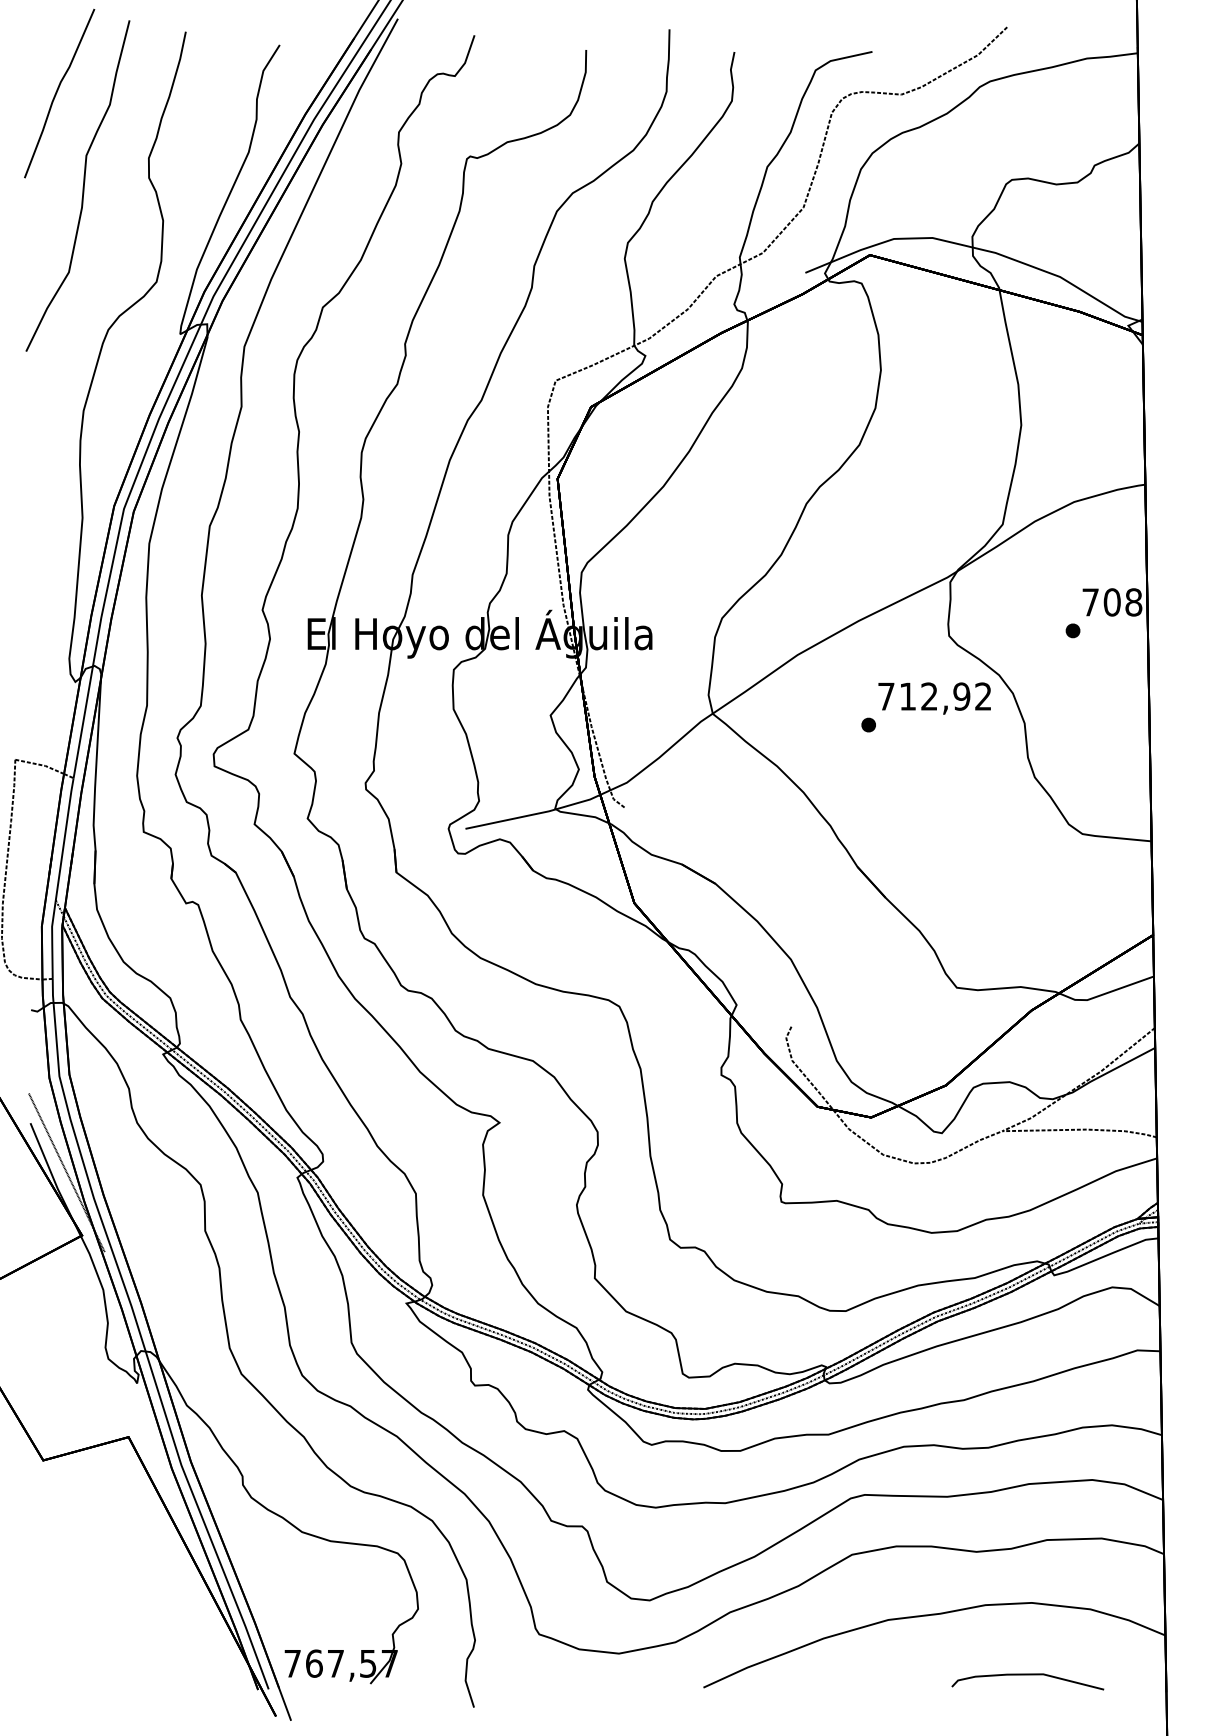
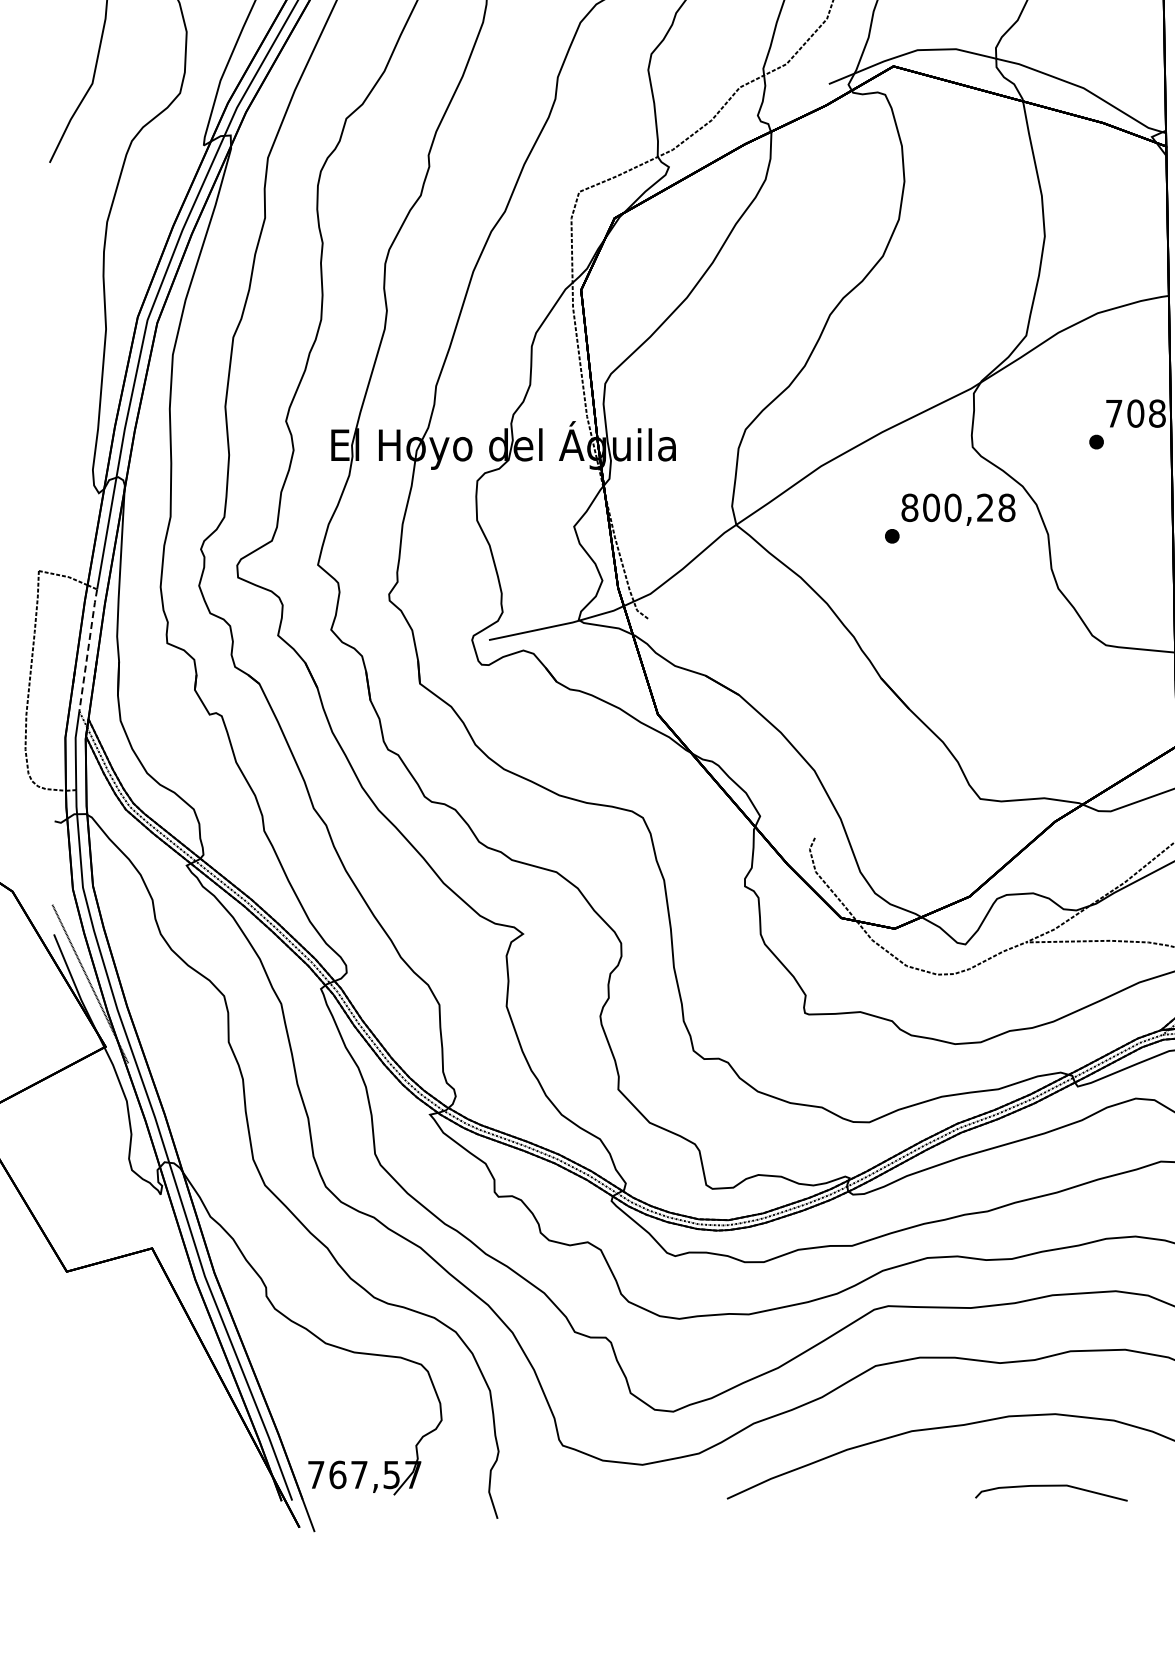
text: (934, 696) -> (958, 507), 712,92 -> 800,28
line: (64, 838) -> (88, 649), solid -> dashed

